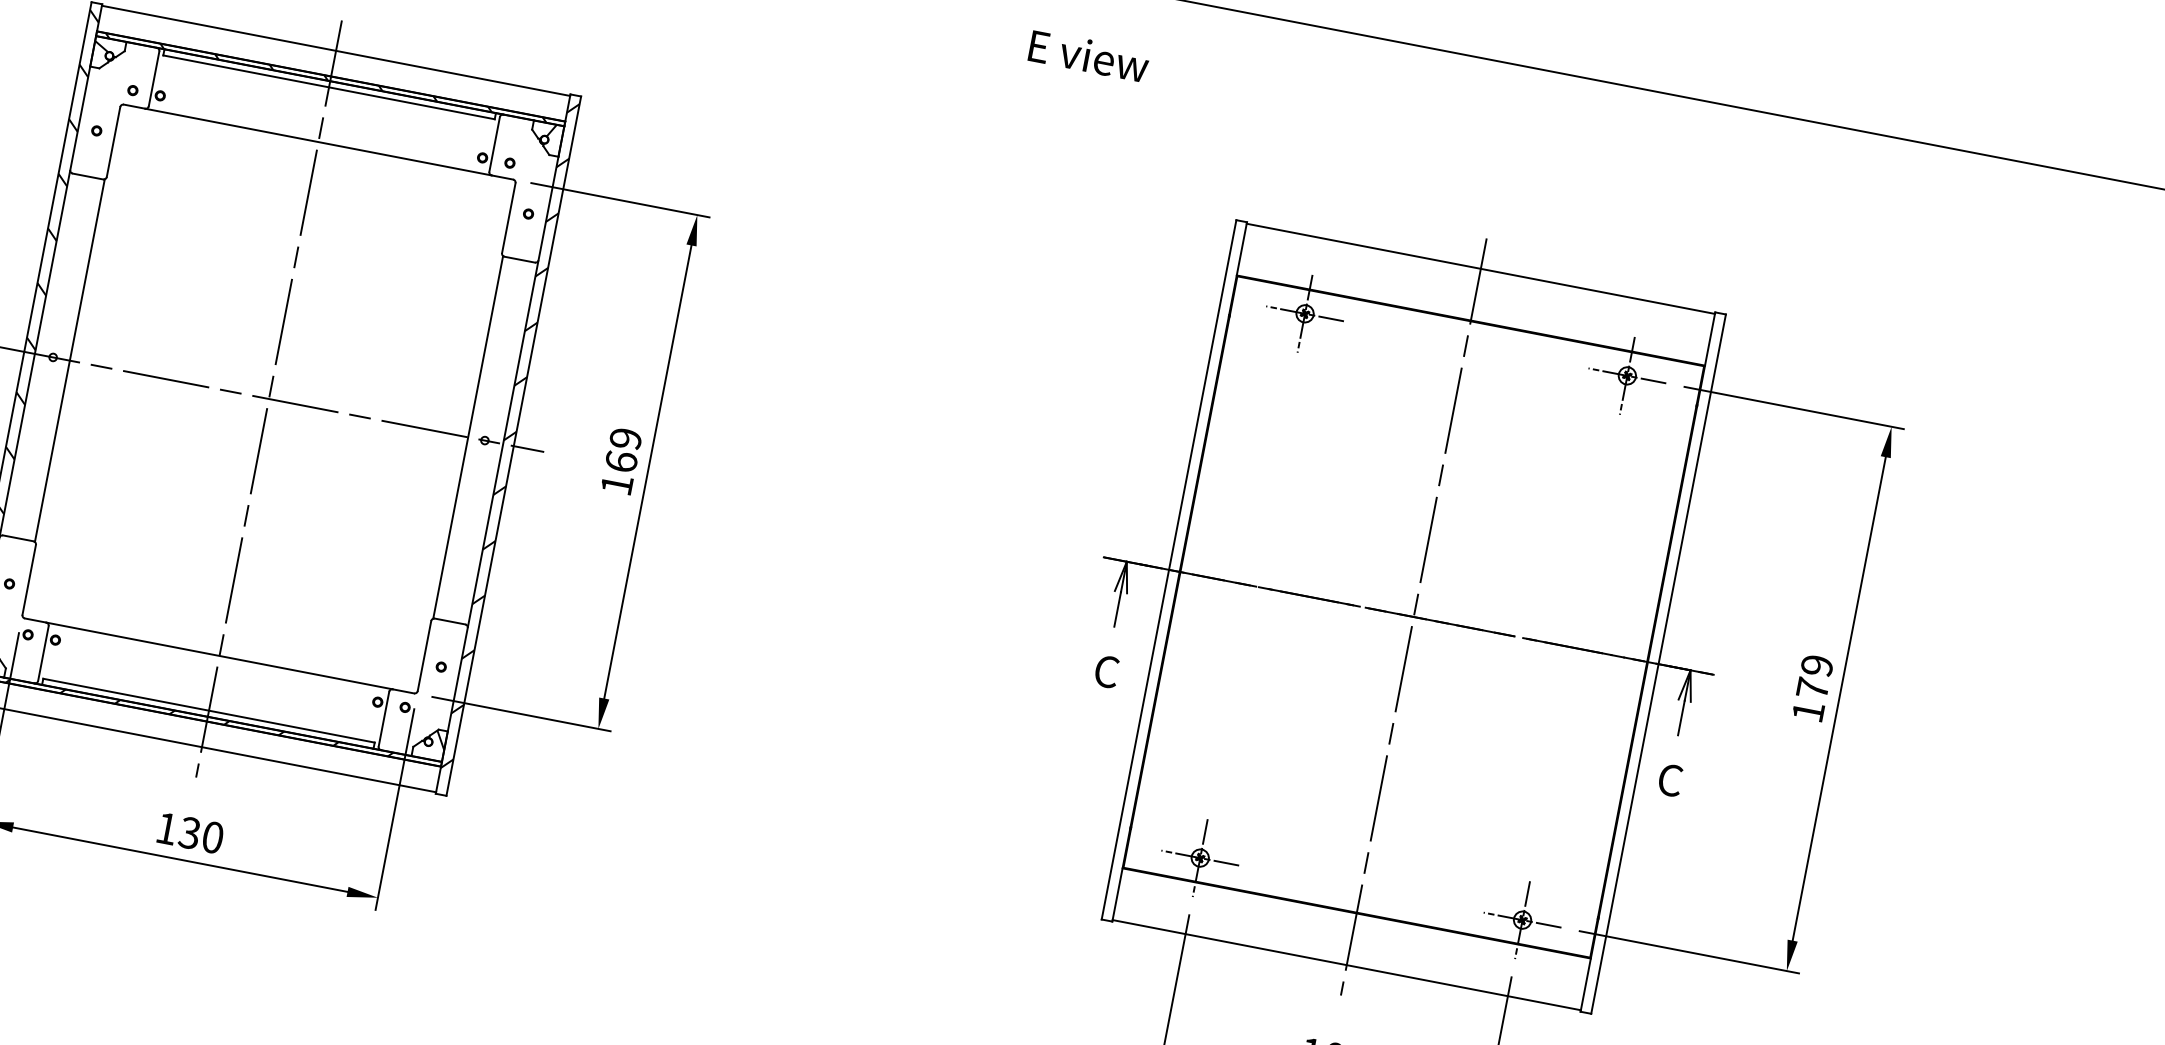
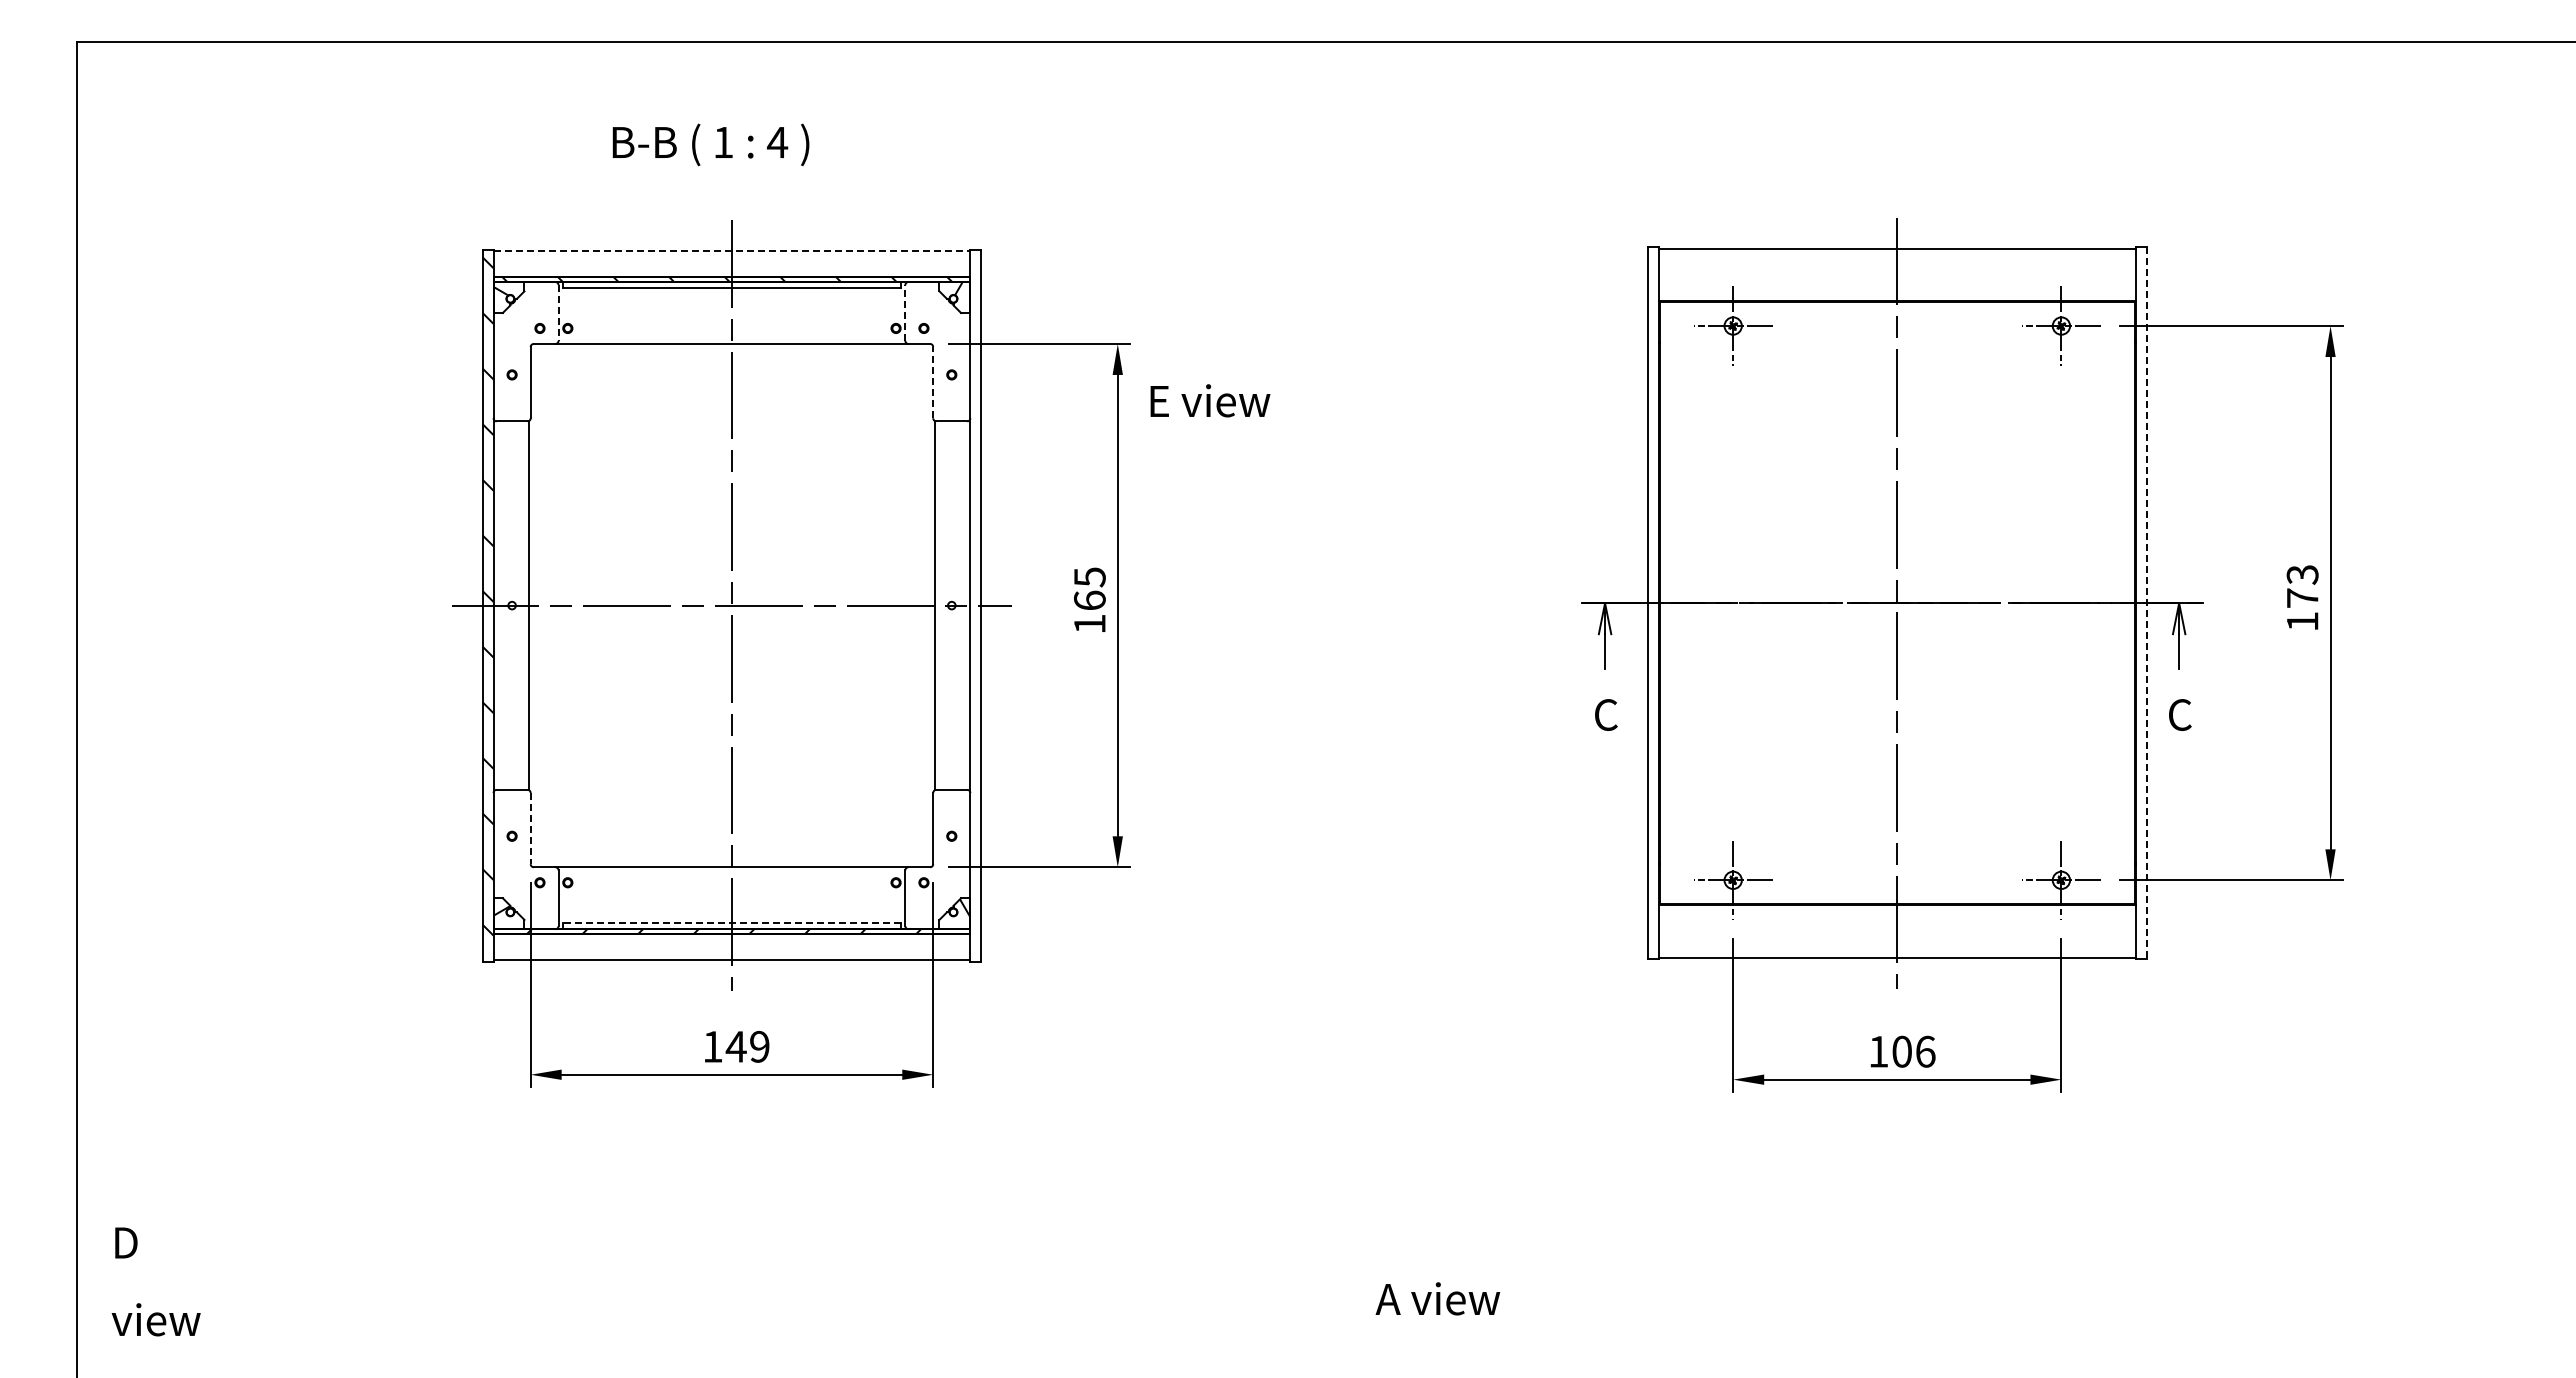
line: (336, 51) -> (732, 251), solid -> dashed
text: (1089, 55) -> (1210, 400), moved
line: (153, 79) -> (558, 313), solid -> dashed
line: (494, 144) -> (905, 313), solid -> dashed
line: (509, 218) -> (933, 382), solid -> dashed
hatch: (509, 436) -> (975, 596), removed
text: (625, 439) -> (1089, 577), 169 -> 165
line: (29, 579) -> (530, 828), solid -> dashed
line: (1658, 664) -> (2146, 603), solid -> dashed
text: (1817, 665) -> (2302, 574), 179 -> 173
line: (208, 711) -> (731, 923), solid -> dashed
text: (200, 834) -> (747, 1046), 130 -> 149

